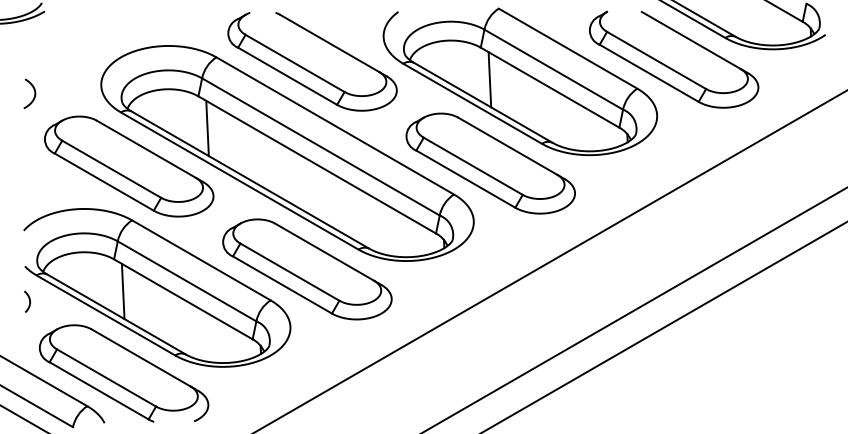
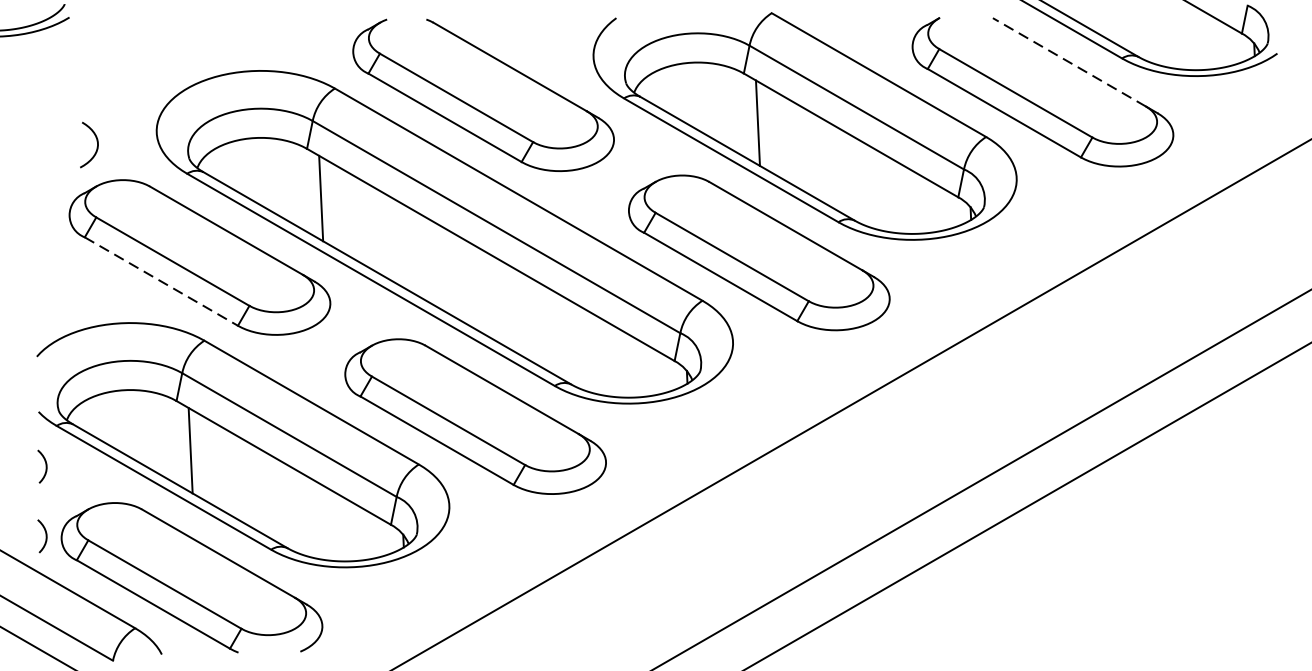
line: (690, 40) -> (1068, 62), solid -> dashed
curve: (34, 93) -> (96, 144), moved
line: (104, 182) -> (161, 282), solid -> dashed
curve: (29, 346) -> (45, 535), added

